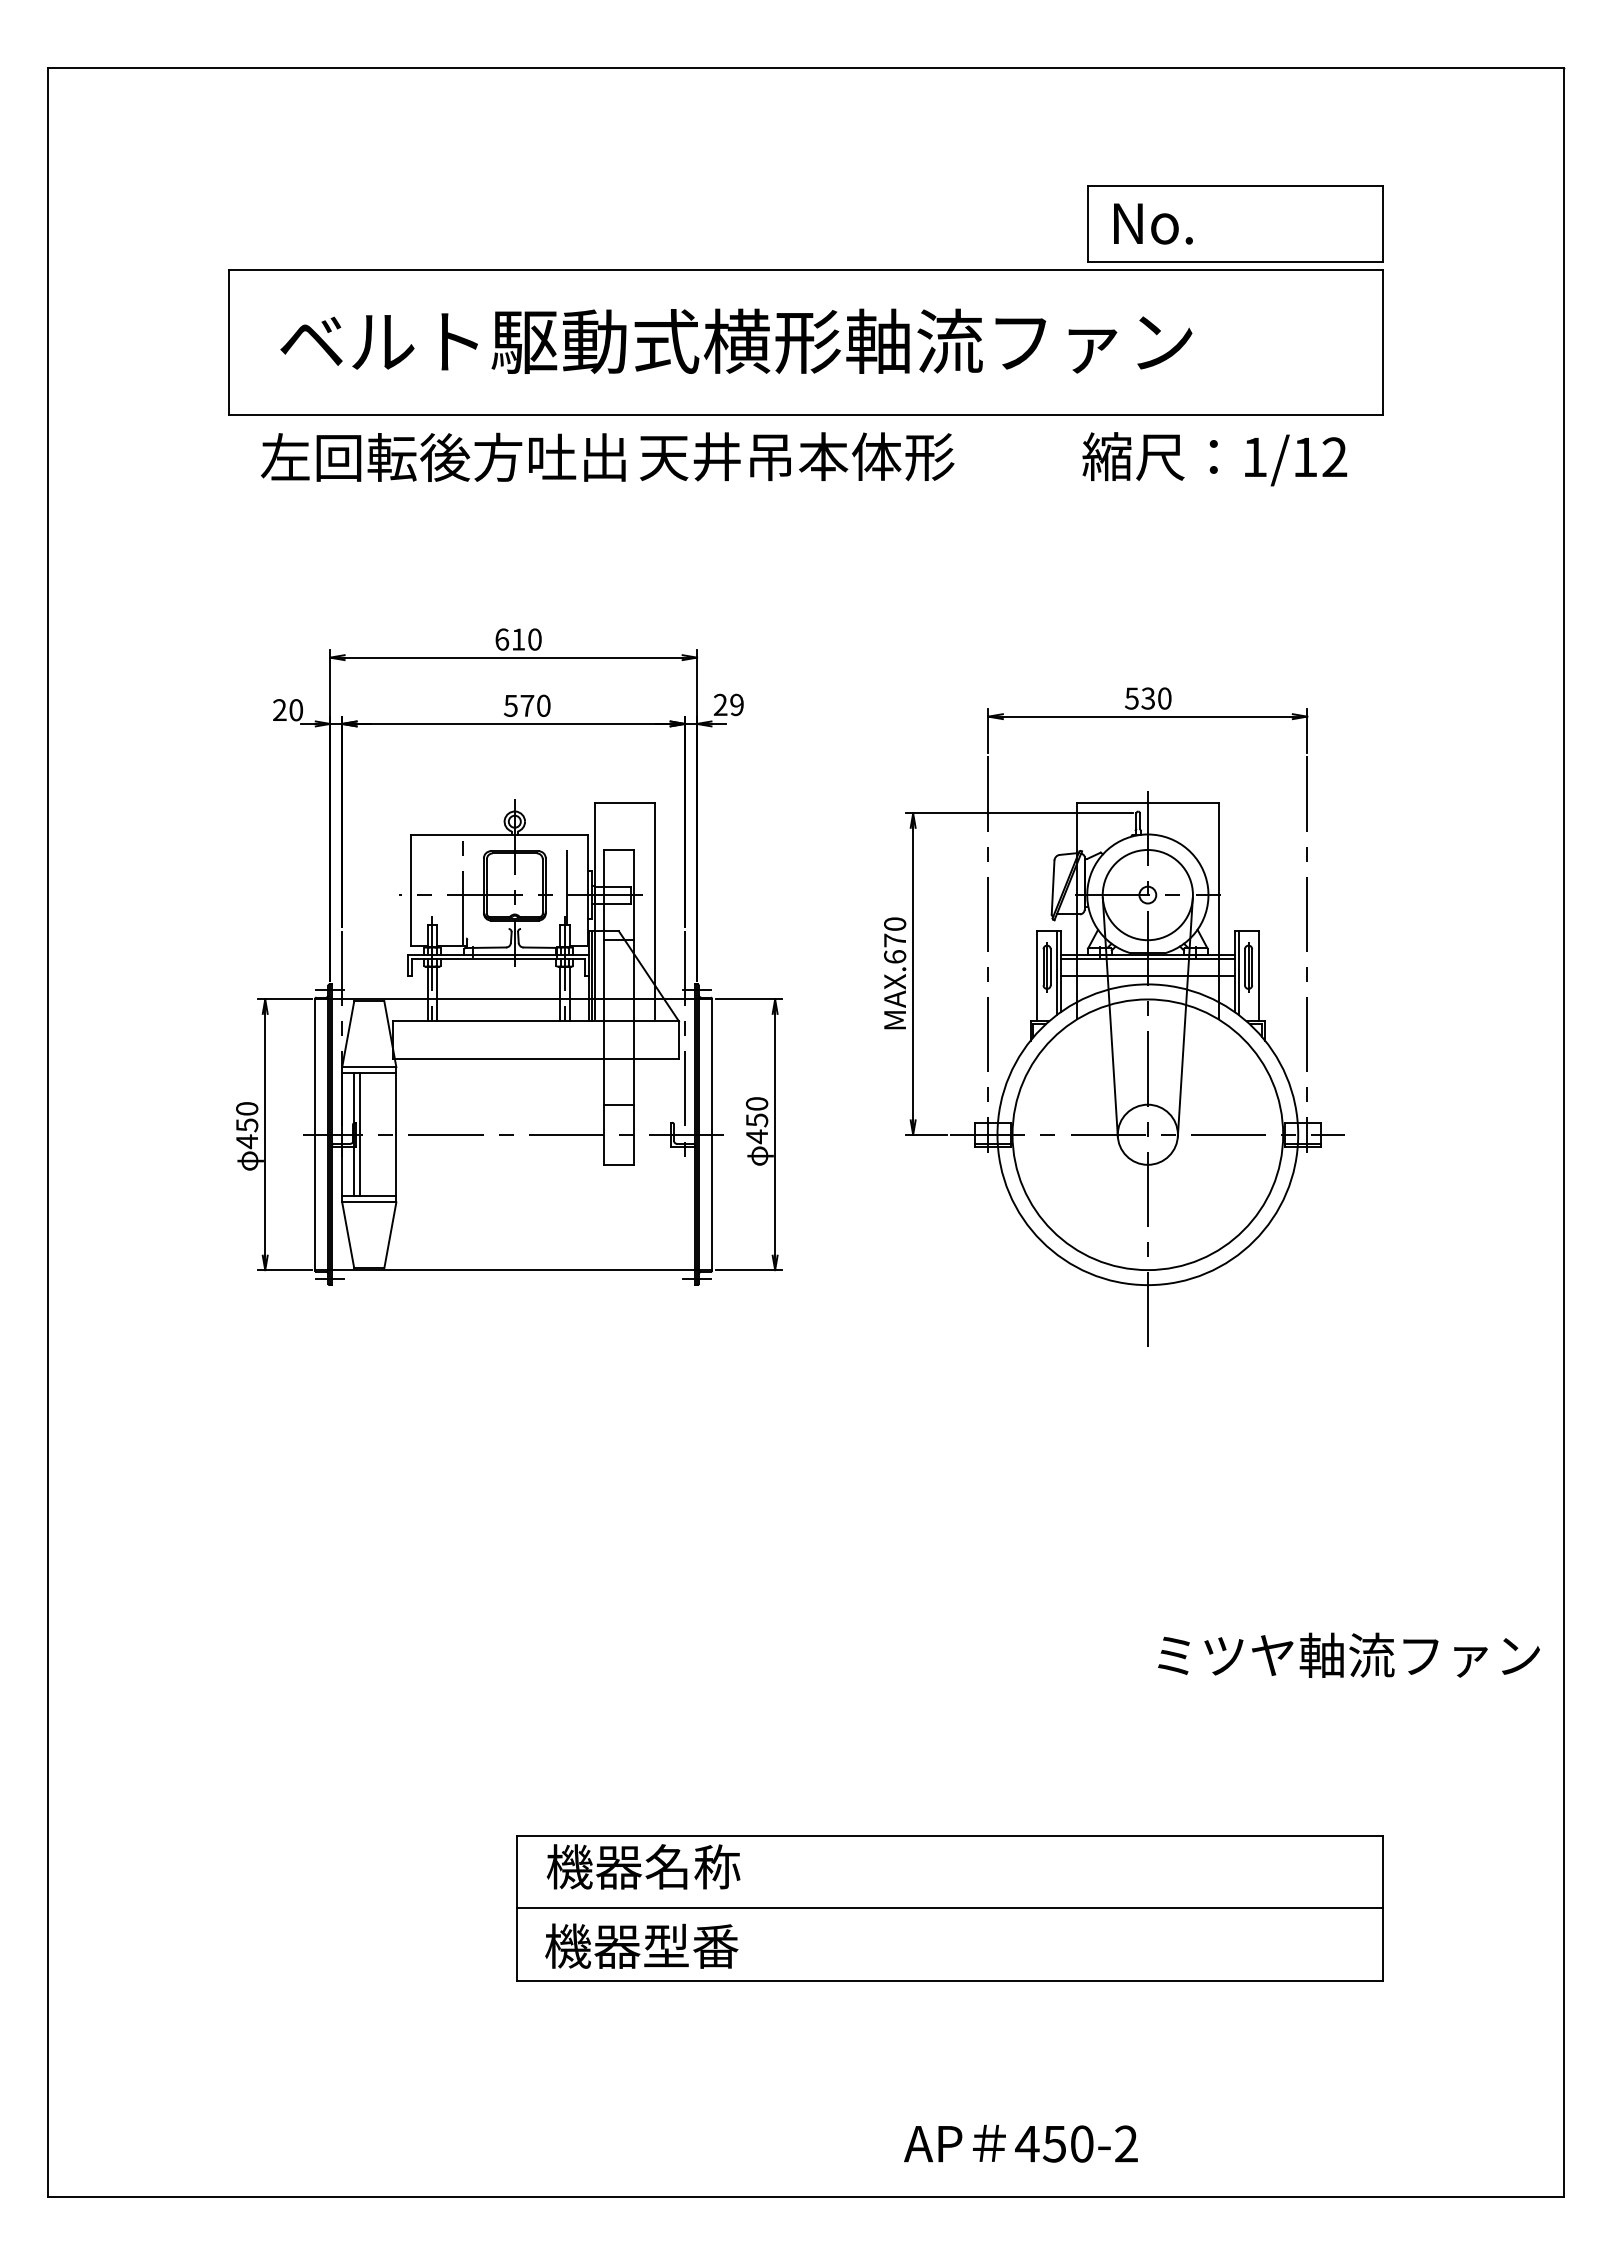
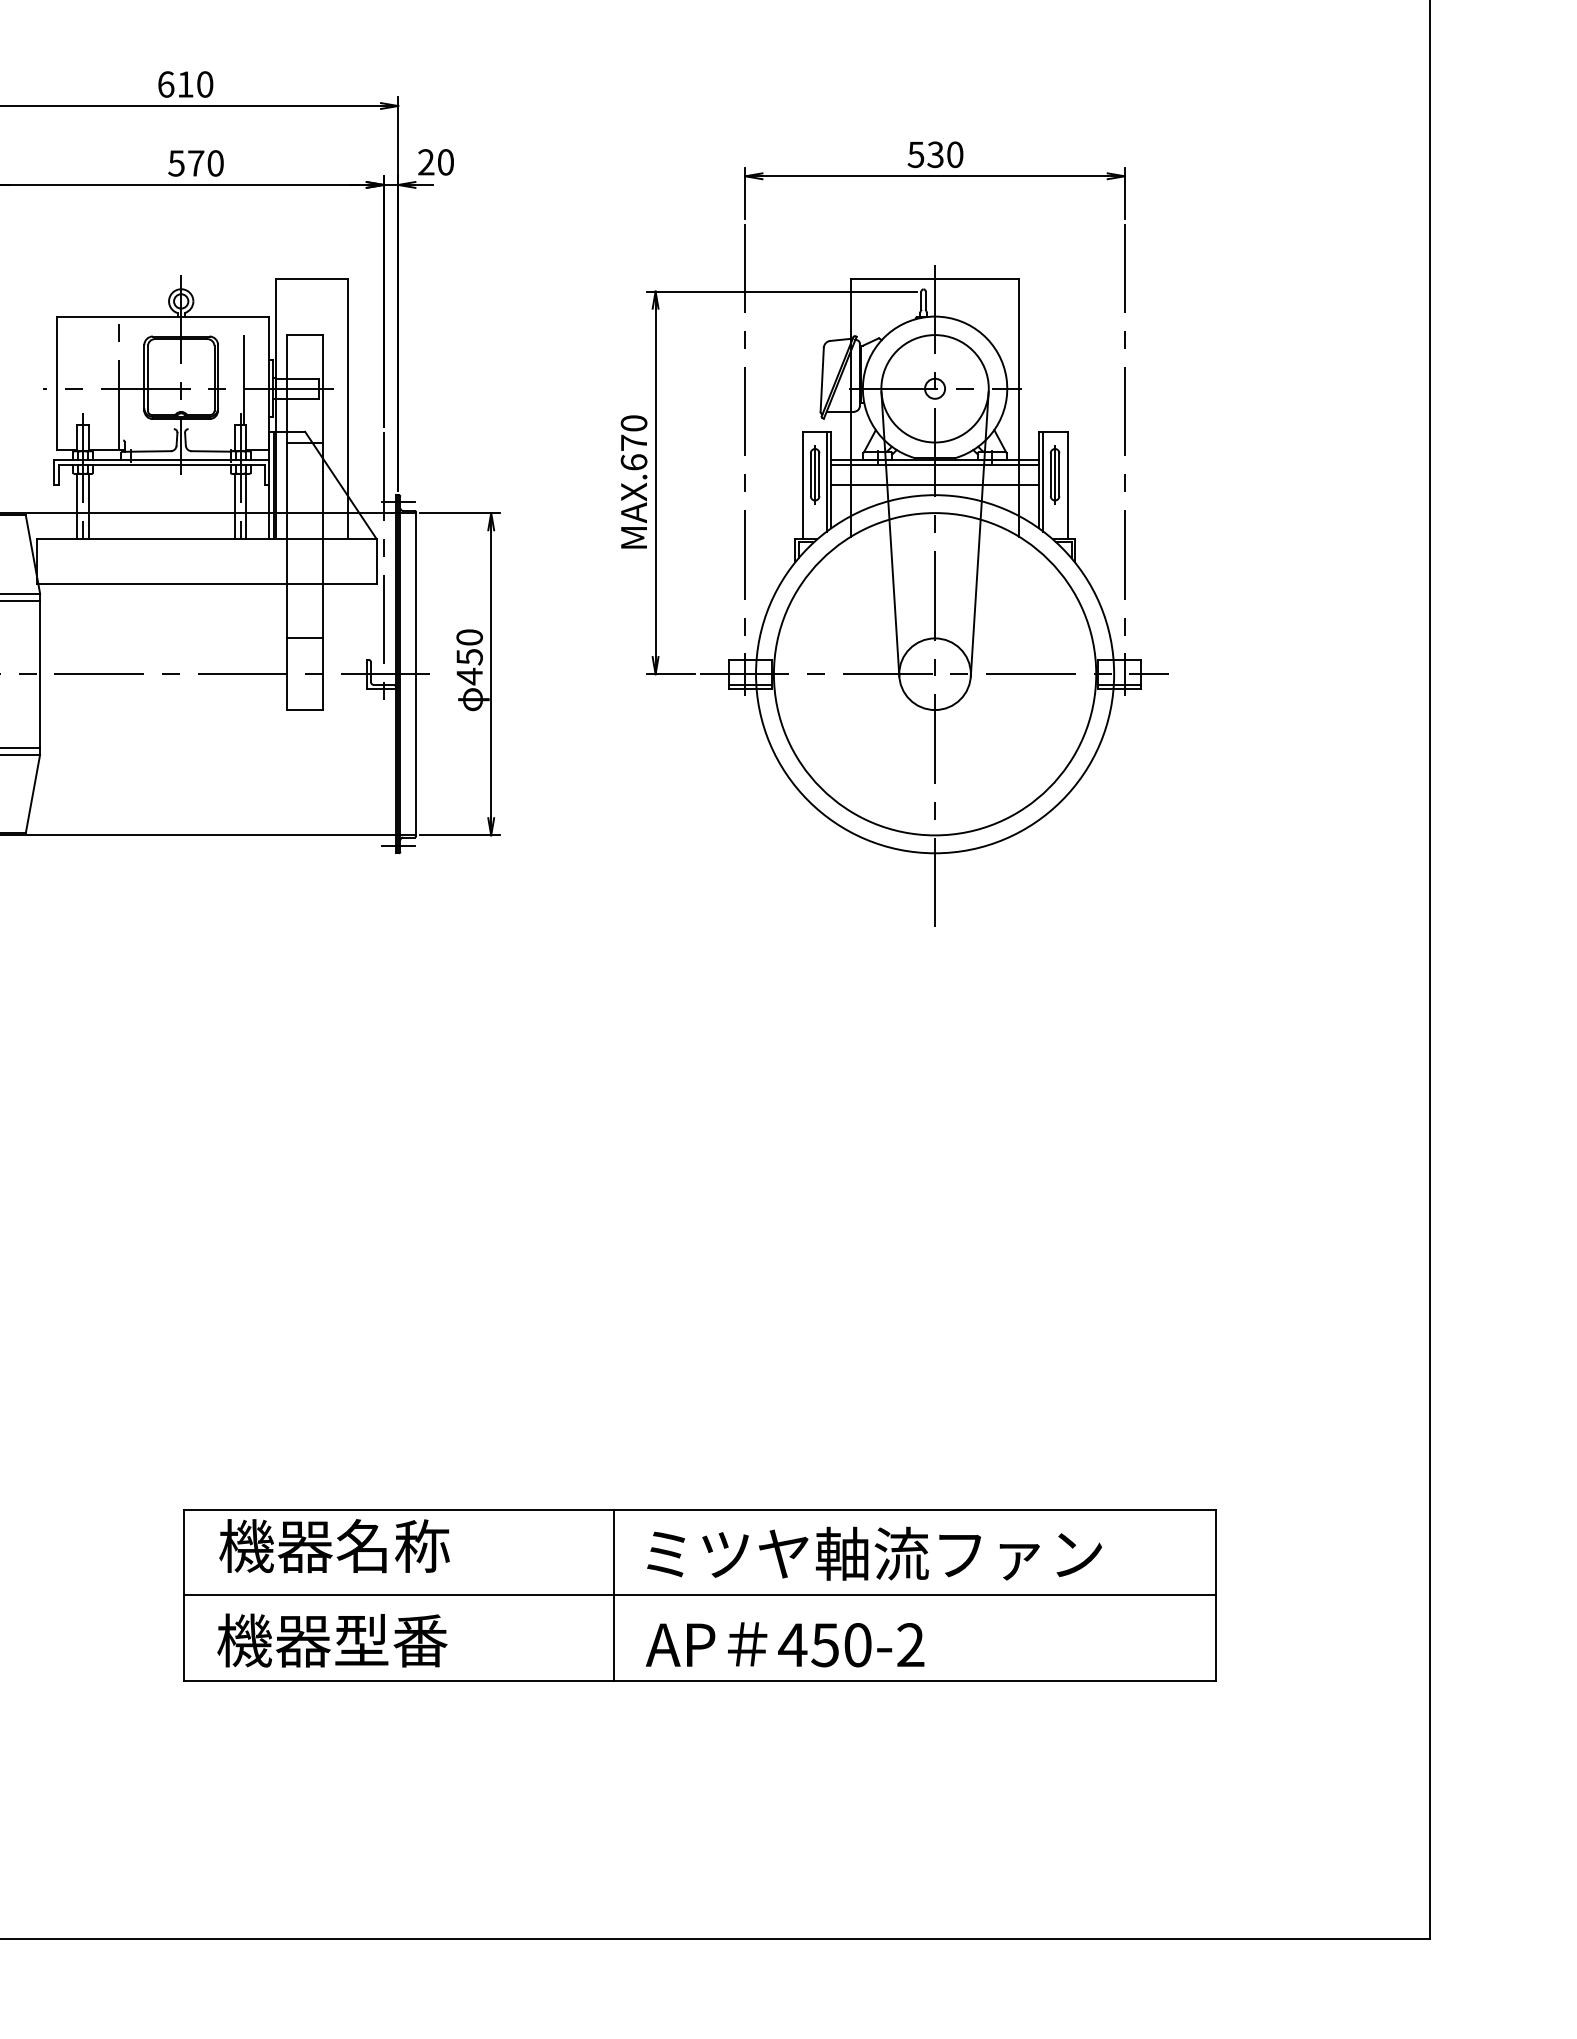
text: (736, 705) -> (445, 163), 29 -> 20
text: (1348, 1654) -> (873, 1552), moved
line: (878, 1908) -> (614, 1595), added
text: (1020, 2143) -> (784, 1644), moved

